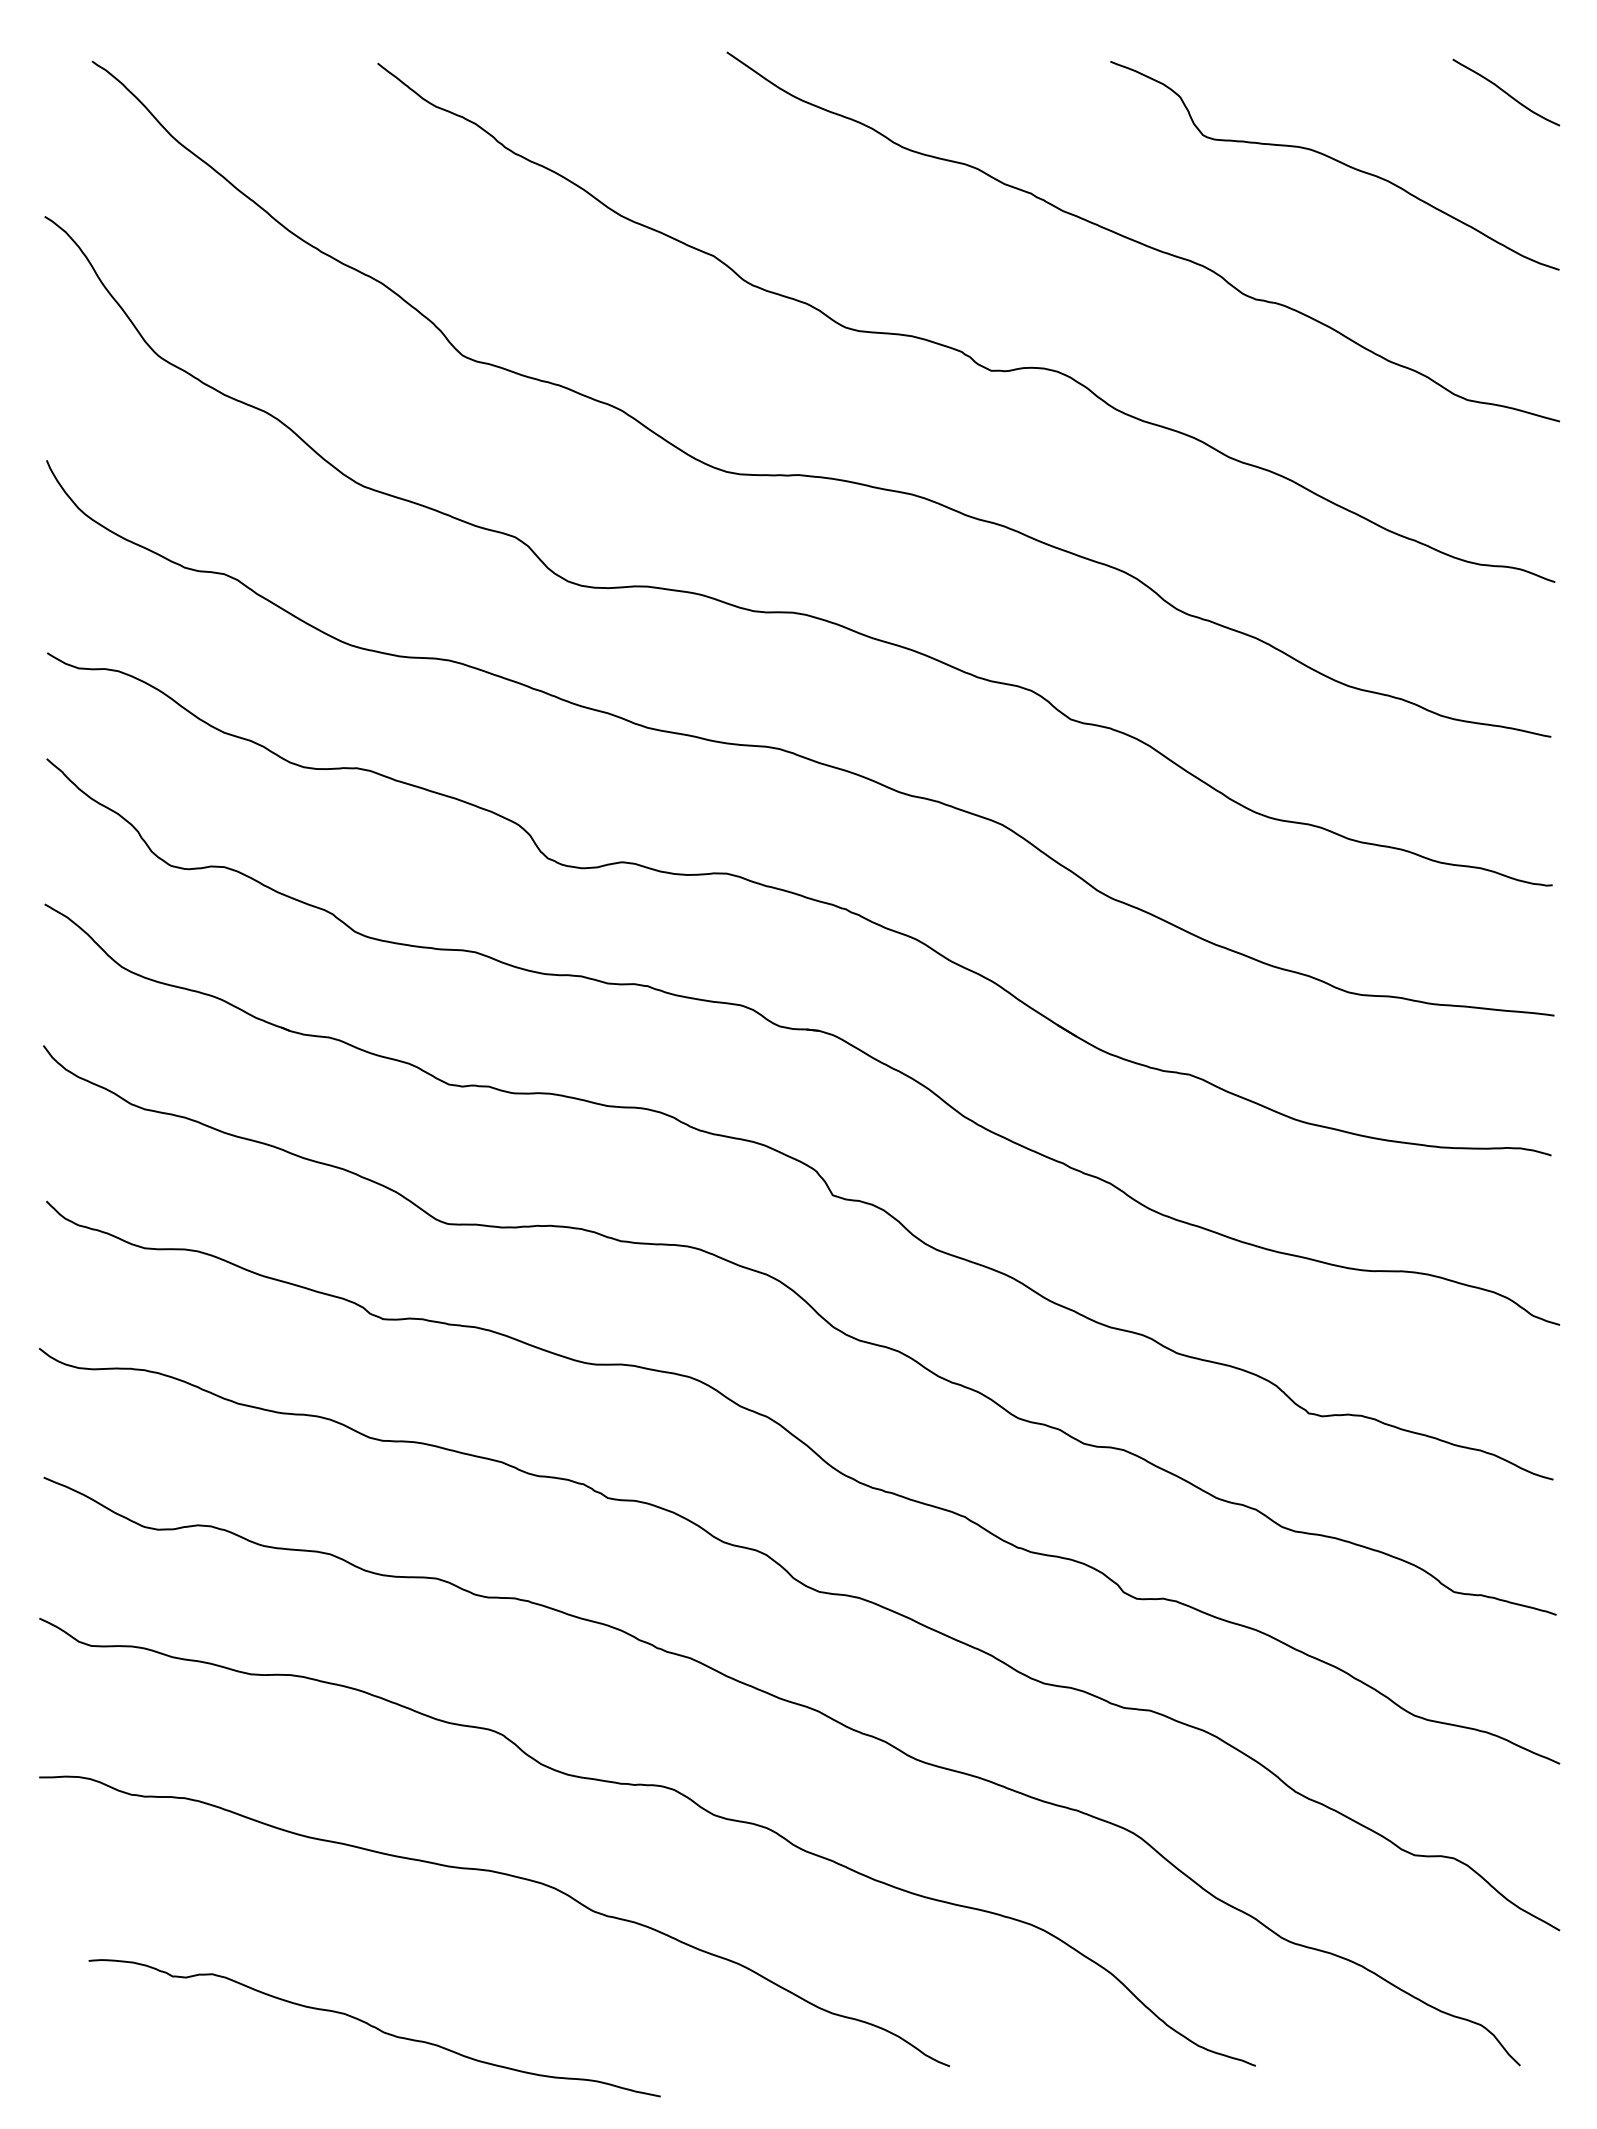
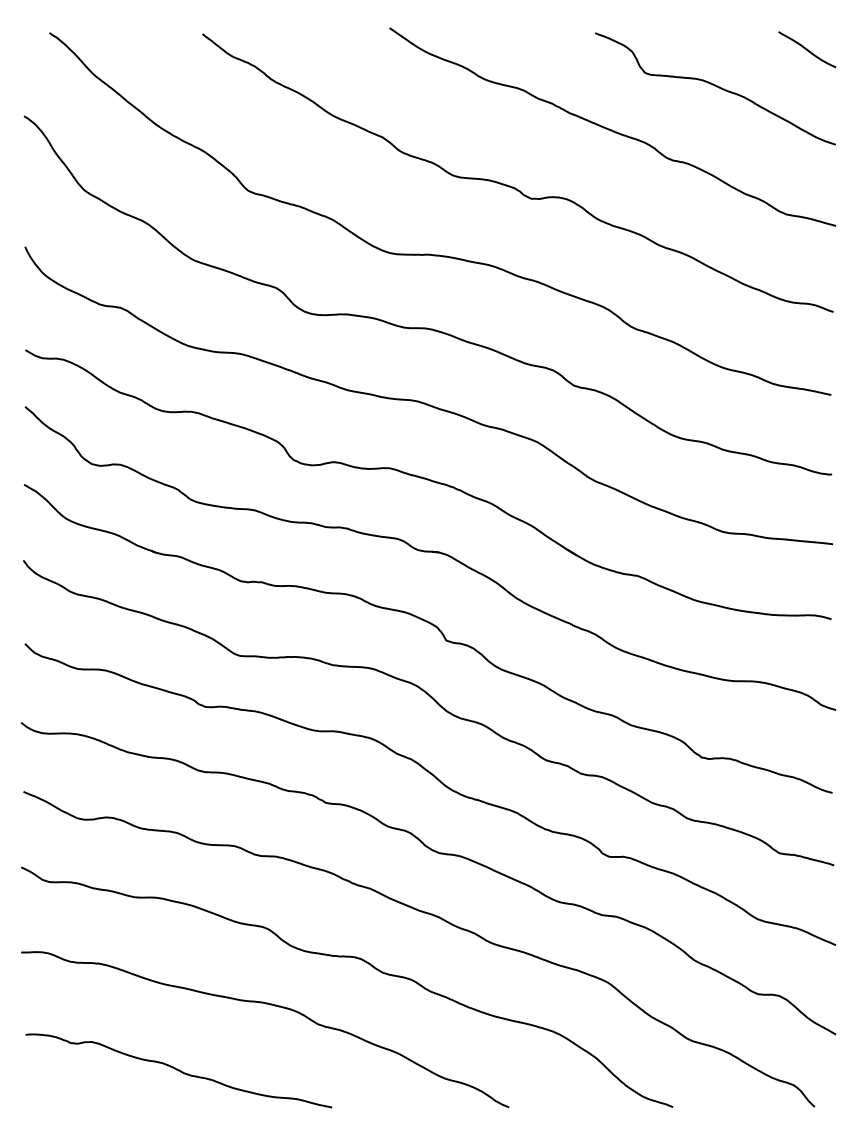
curve: (373, 2027) -> (178, 1070), moved

